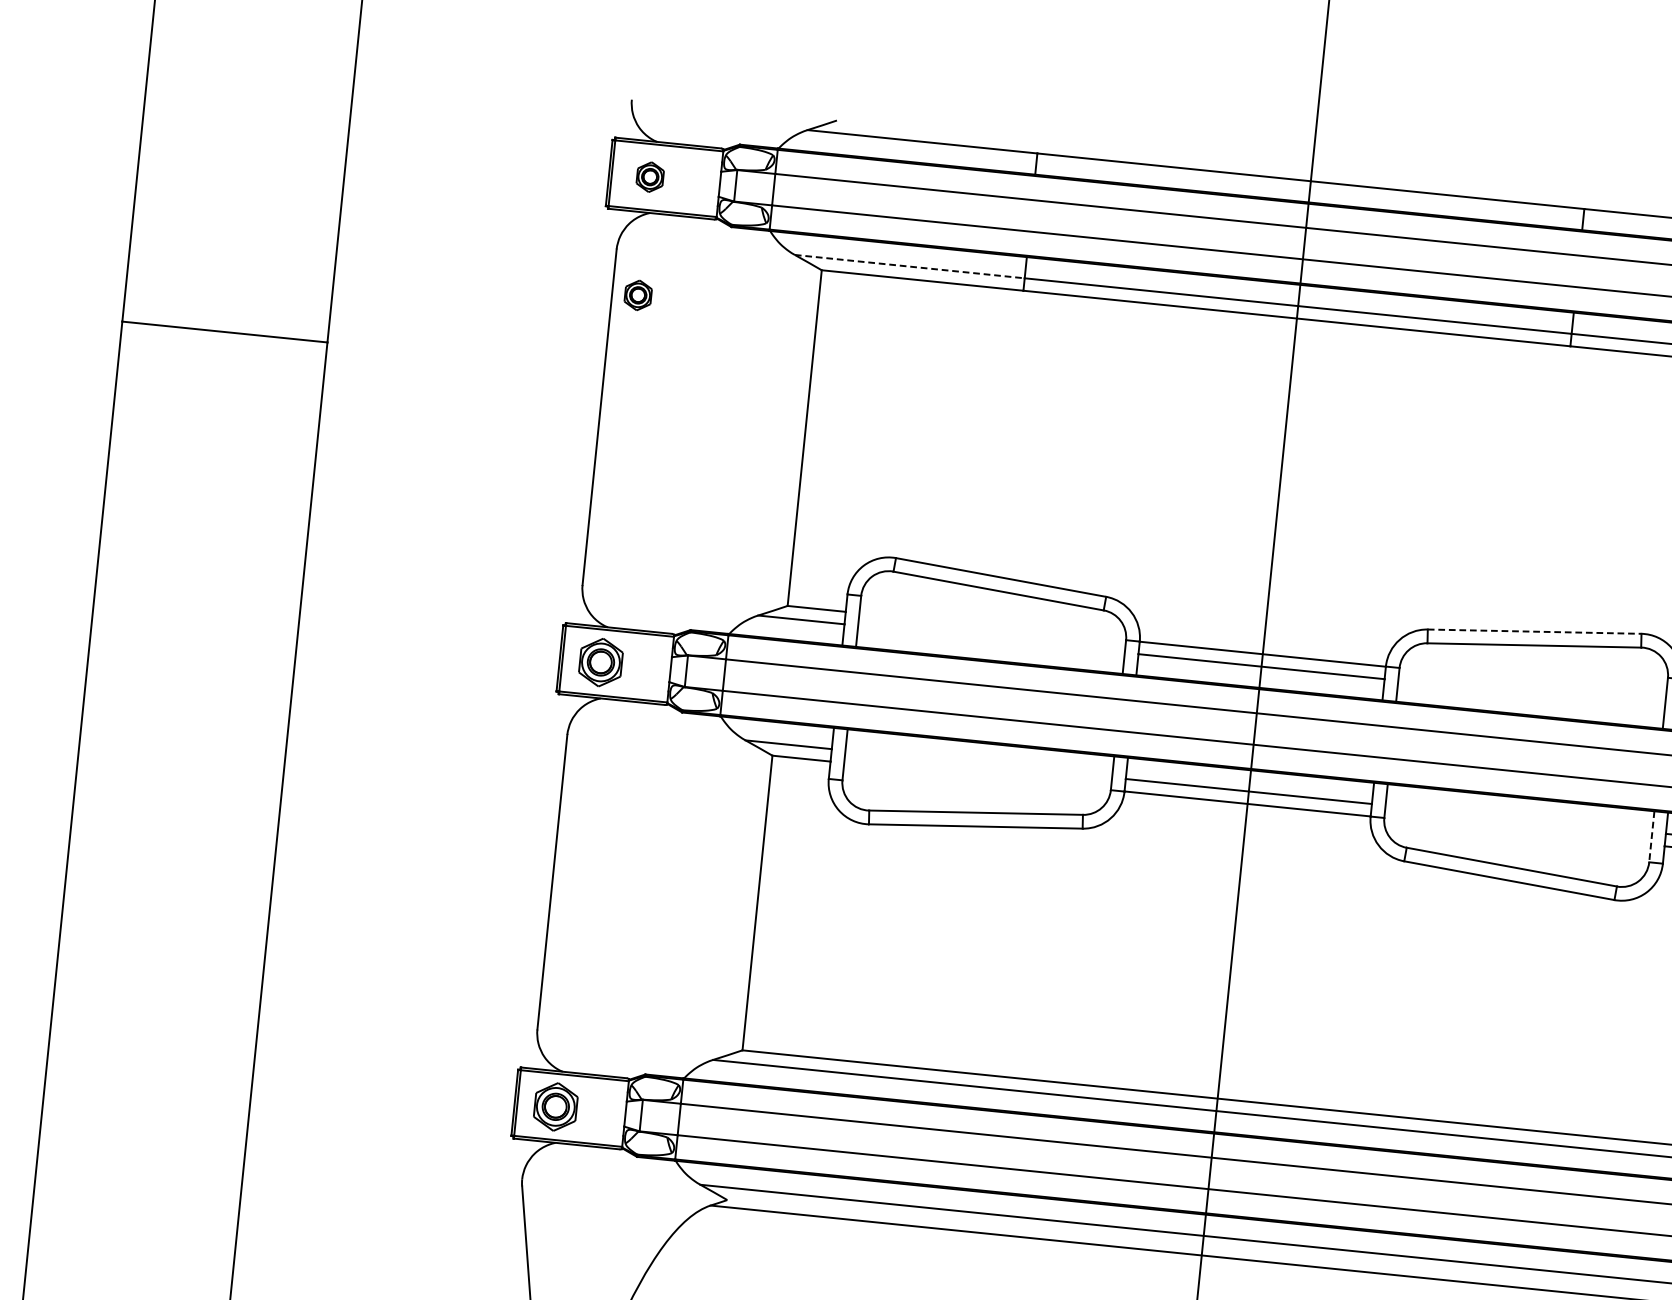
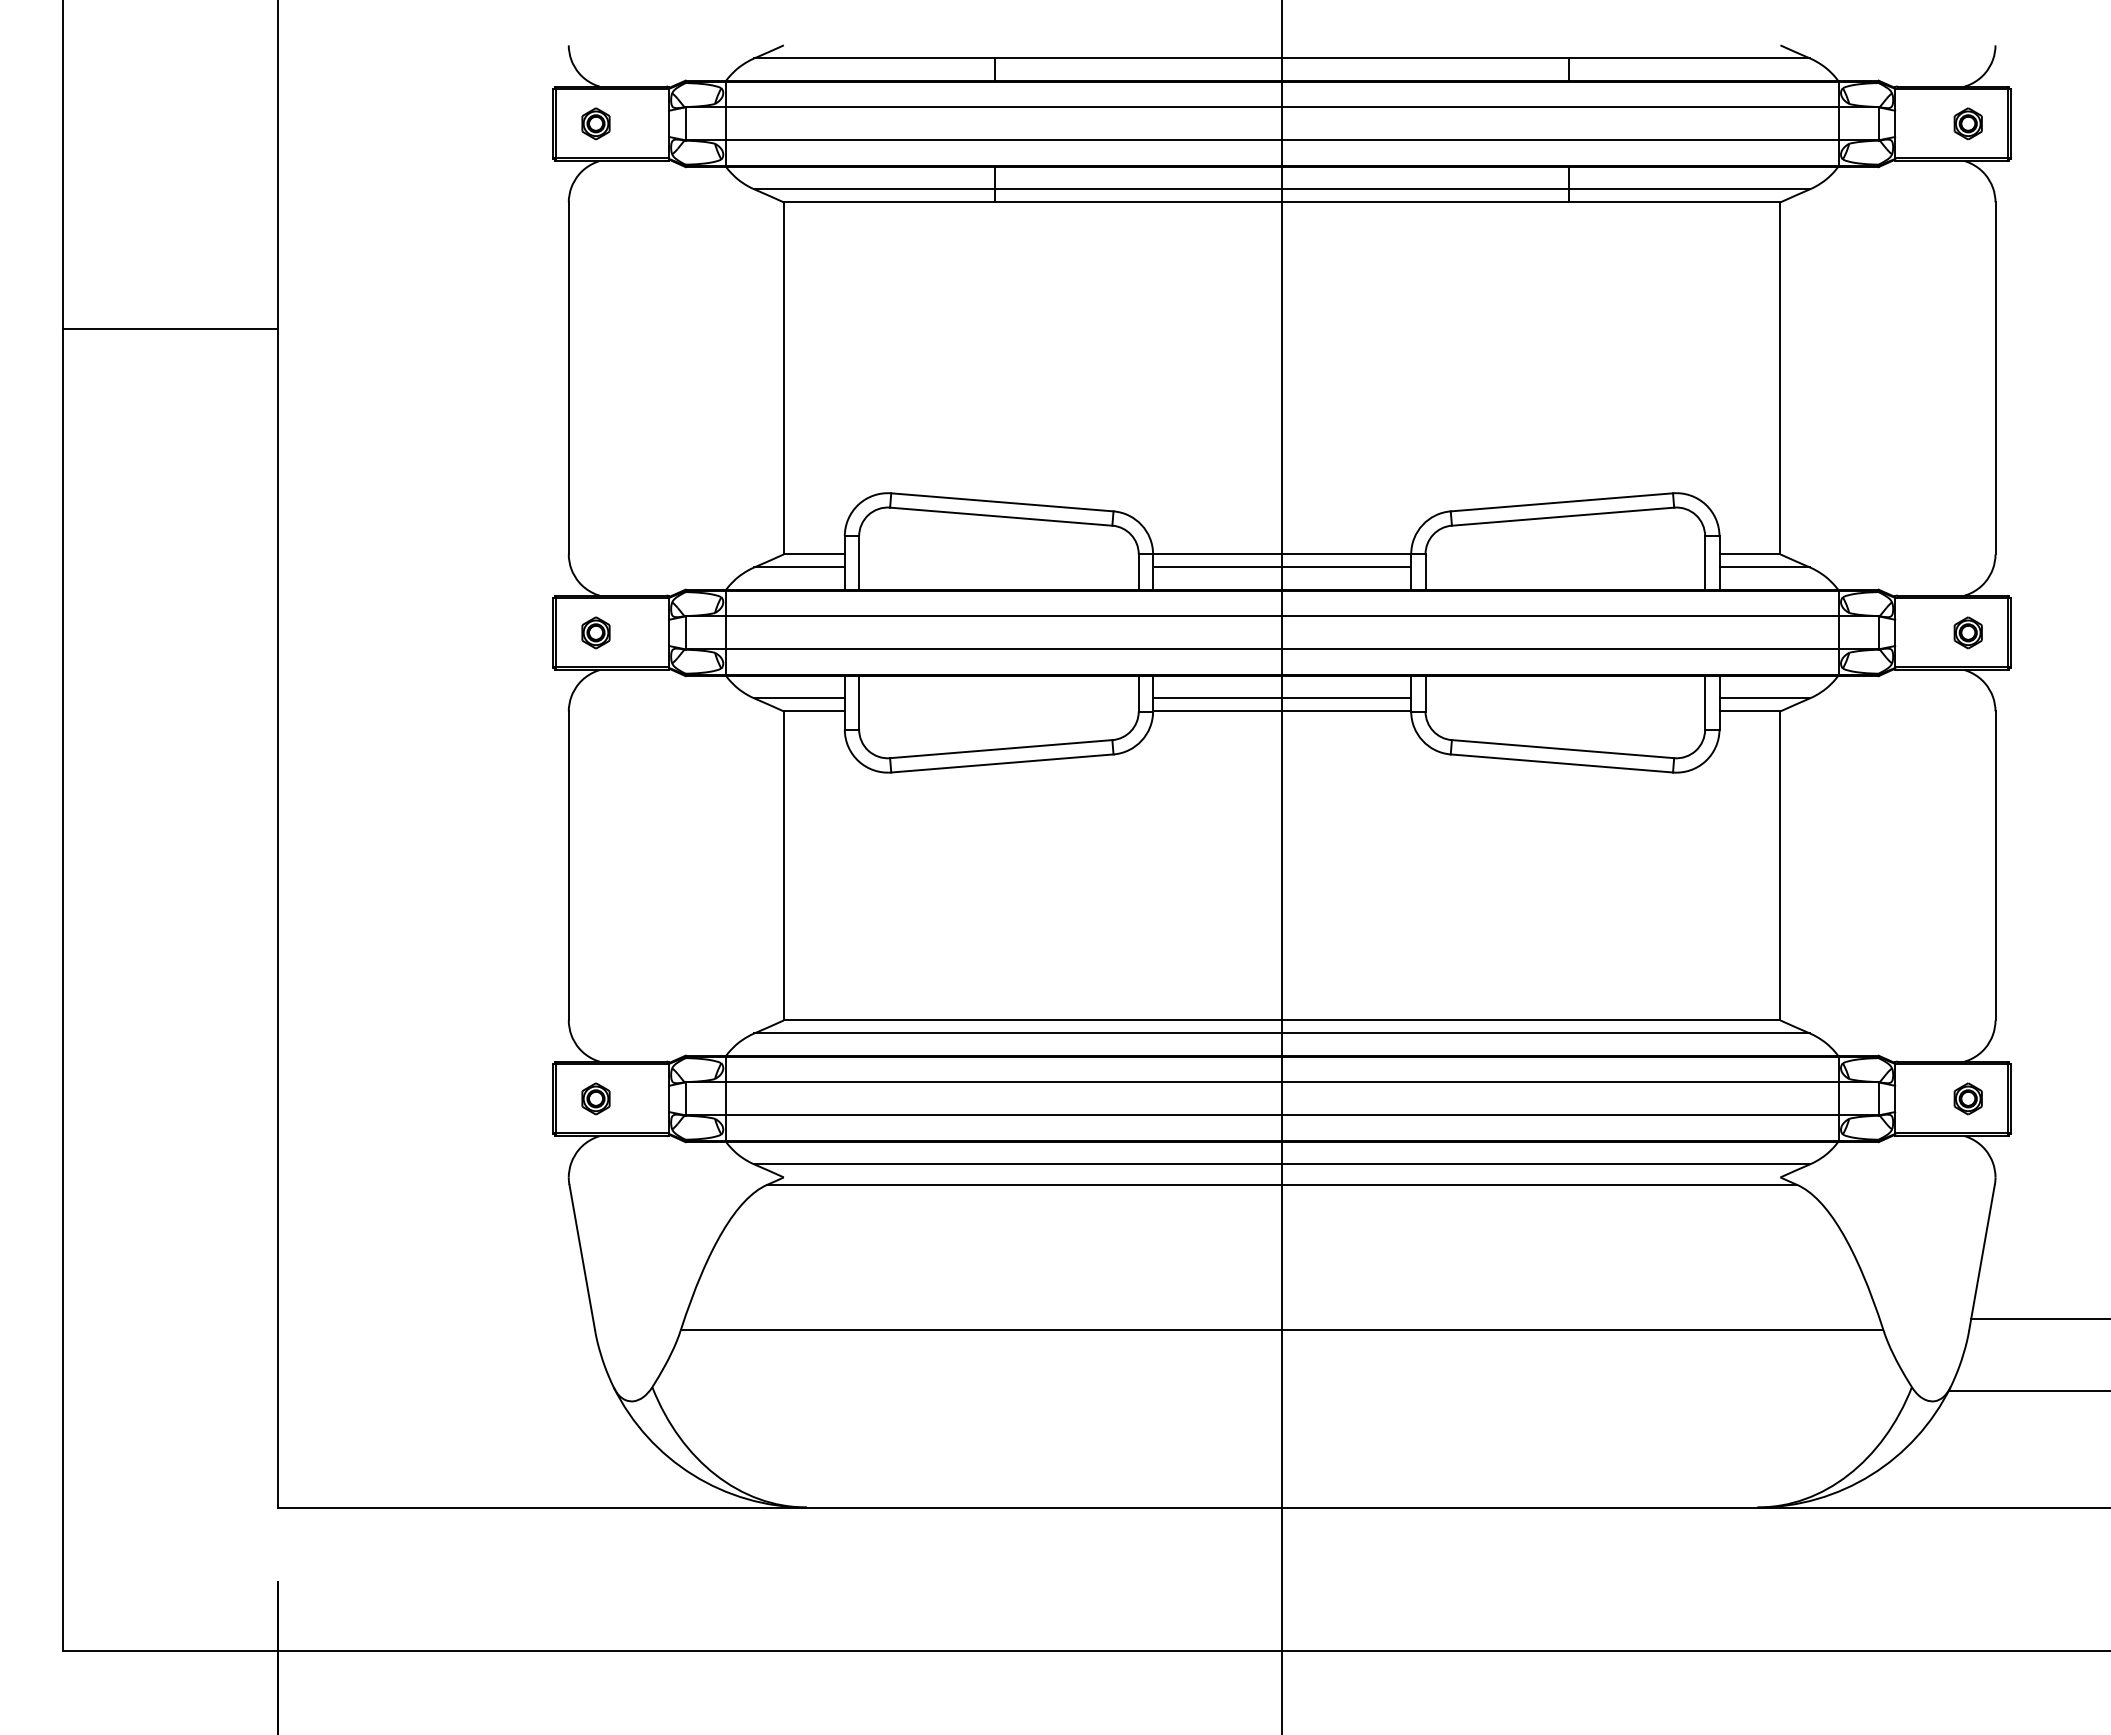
line: (909, 266) -> (874, 189), dashed -> solid
part: (637, 295) -> (595, 247), removed
line: (1535, 631) -> (1562, 502), dashed -> solid
part: (600, 662) -> (595, 632), size x0.62
line: (1652, 836) -> (1705, 702), dashed -> solid
part: (555, 1106) -> (595, 1098), size x0.62

